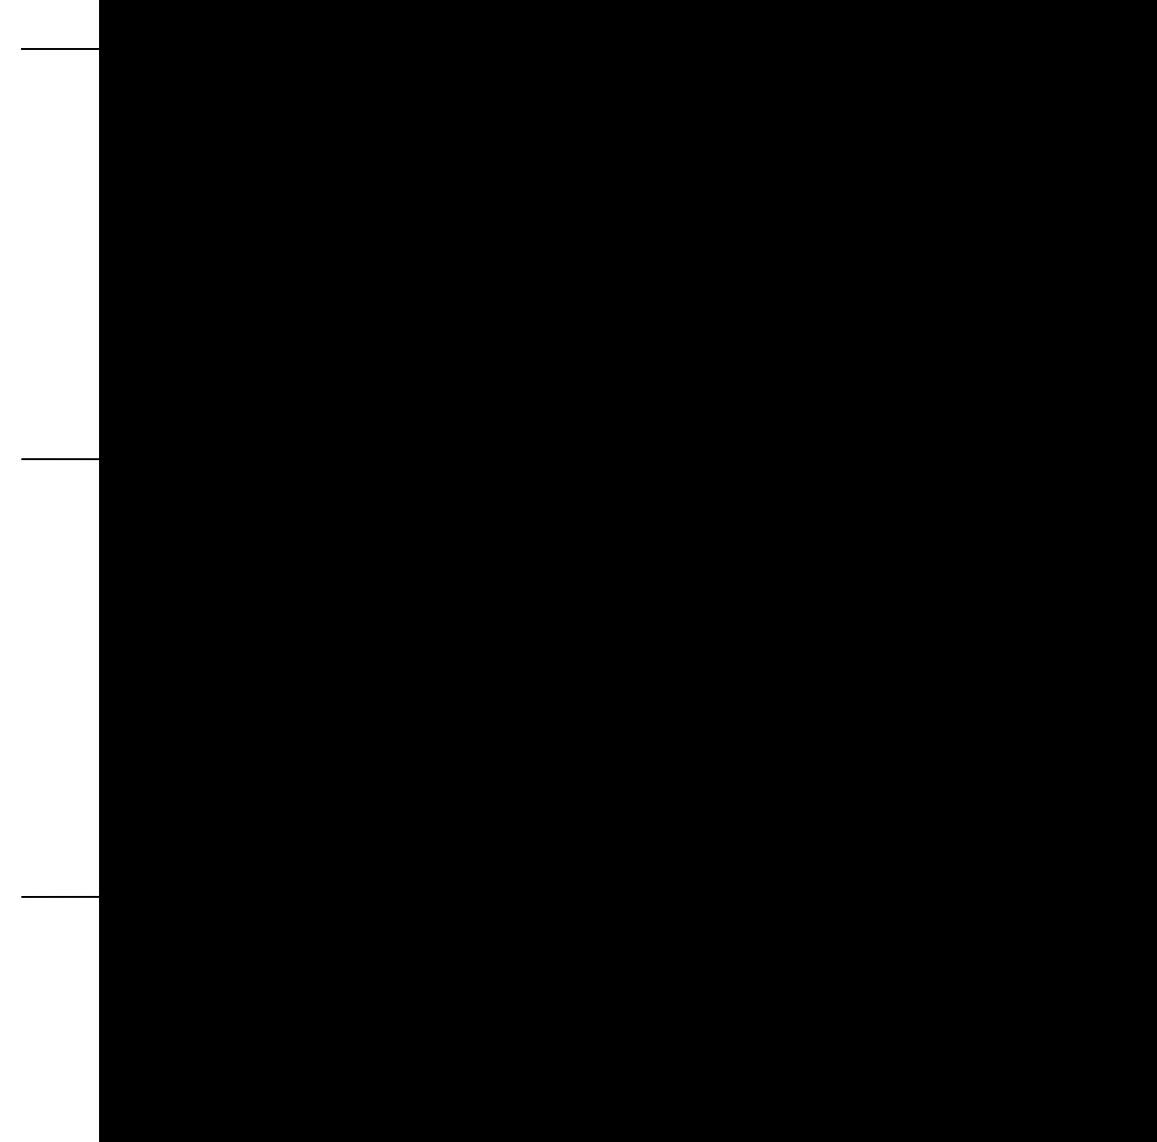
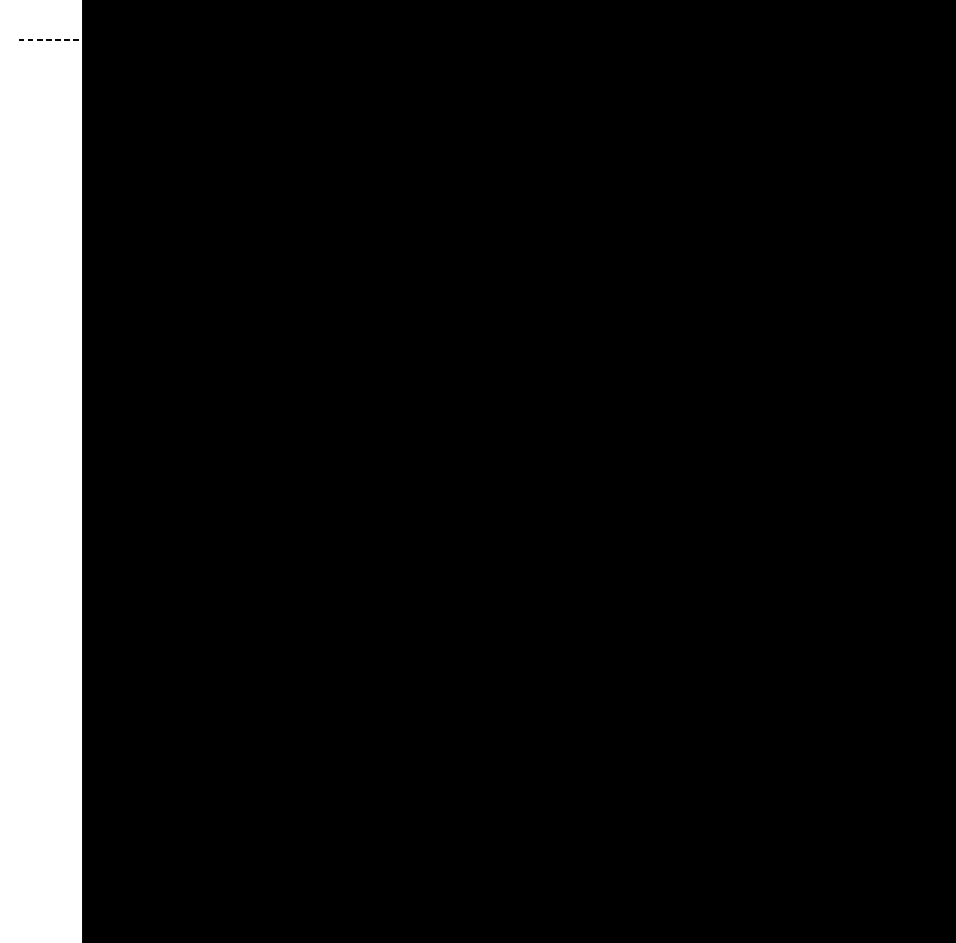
line: (61, 48) -> (50, 39), solid -> dashed
line: (60, 459) -> (50, 379), removed
line: (60, 896) -> (50, 740), removed

